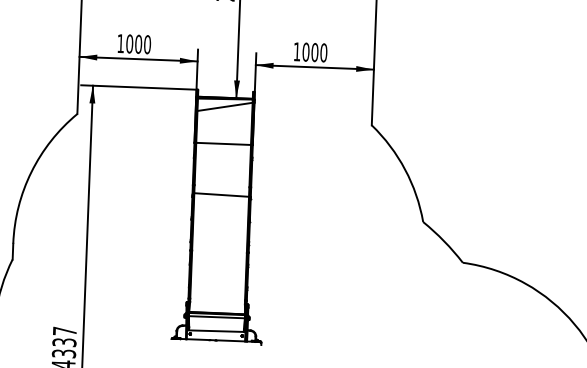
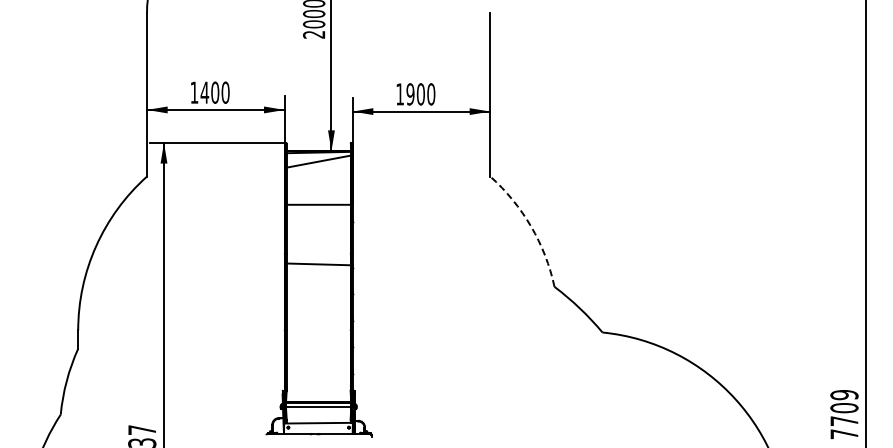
text: (129, 43) -> (204, 92), 1000 -> 1400
text: (306, 52) -> (410, 94), 1000 -> 1900
arc: (405, 169) -> (531, 226), solid -> dashed

